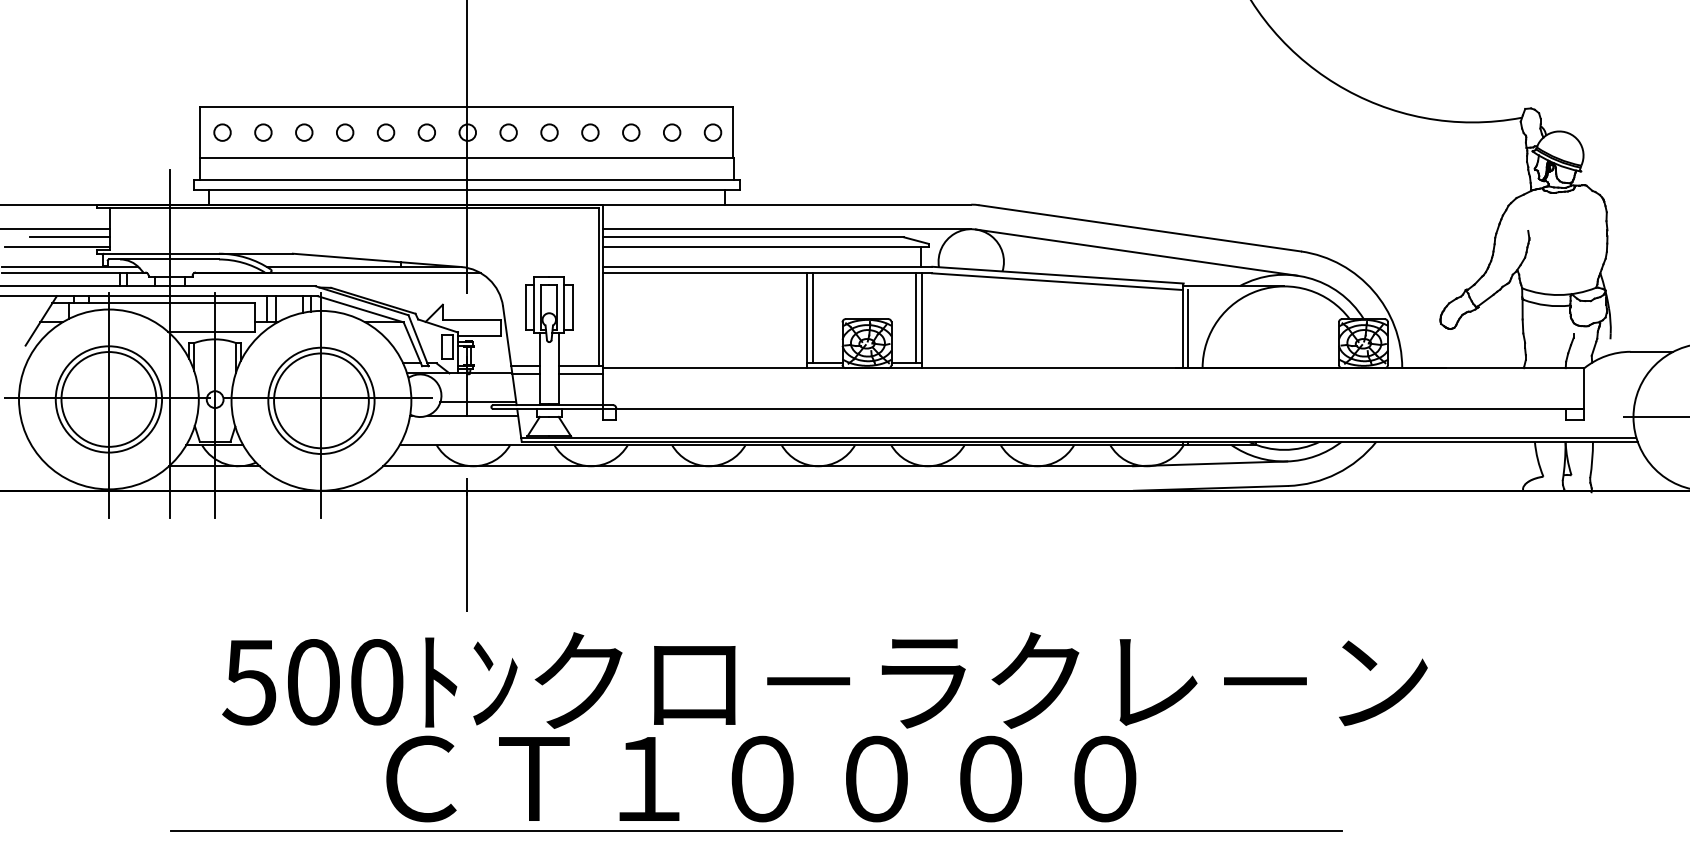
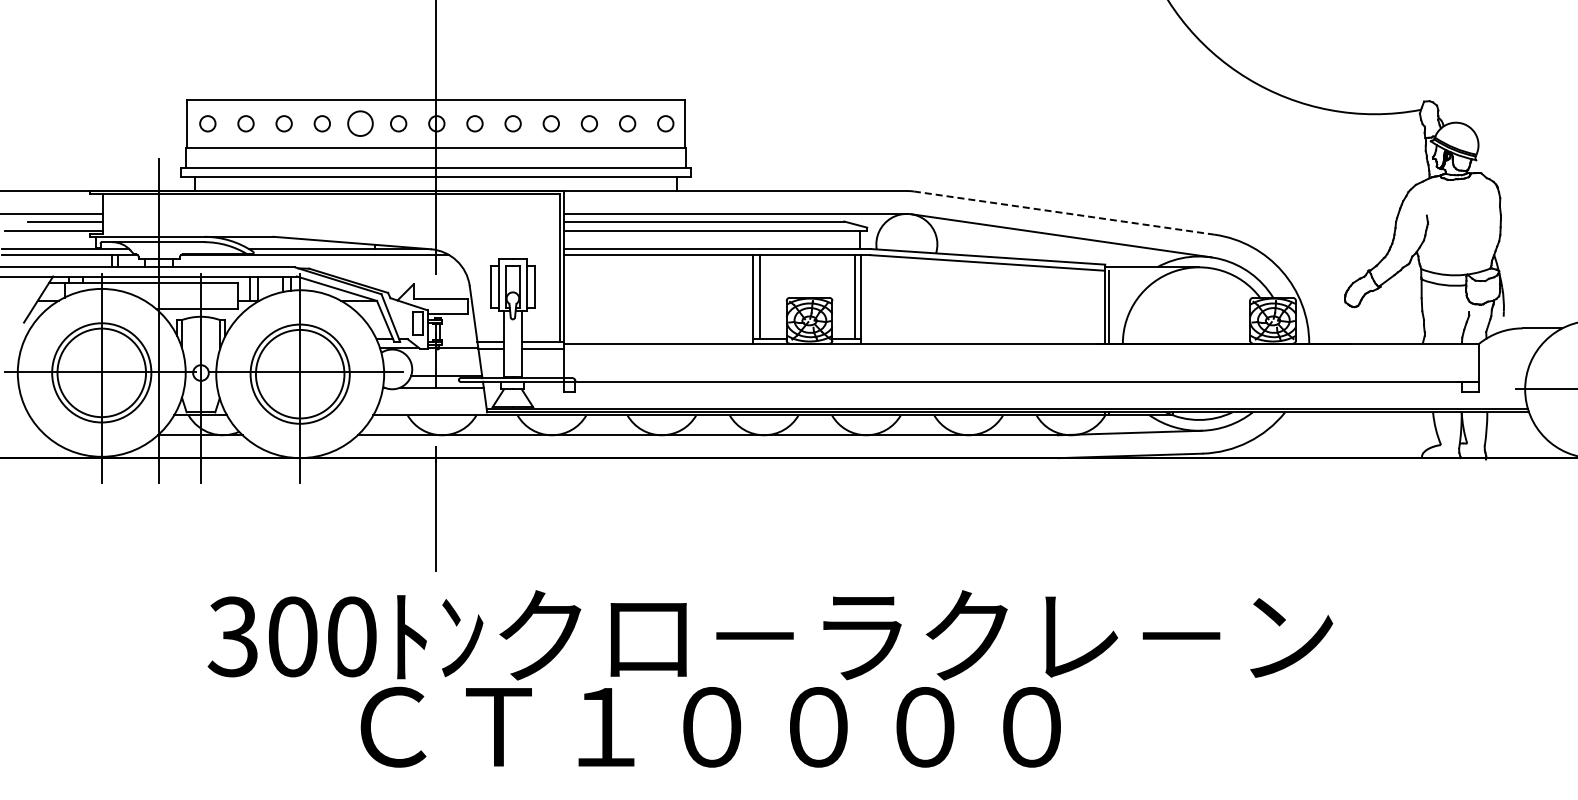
circle: (386, 132) -> (360, 123), size x1.6
line: (1140, 228) -> (1064, 213), solid -> dashed
text: (248, 681) -> (232, 636), 500 -> 300
line: (755, 831) -> (705, 776), removed

